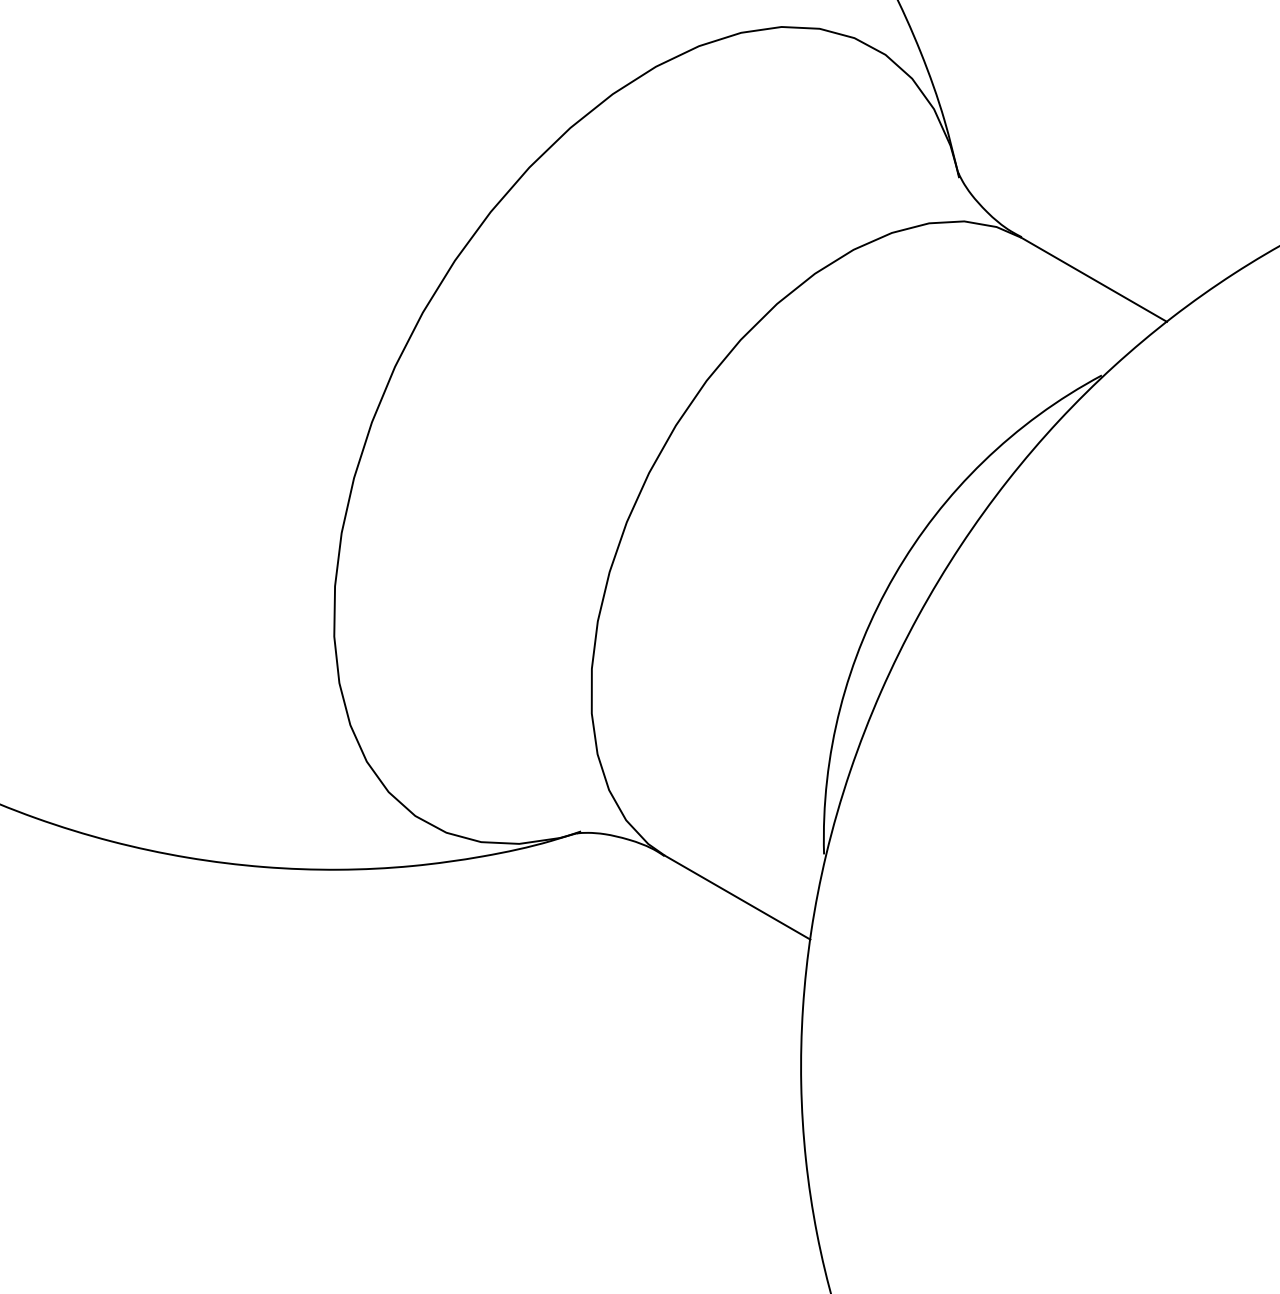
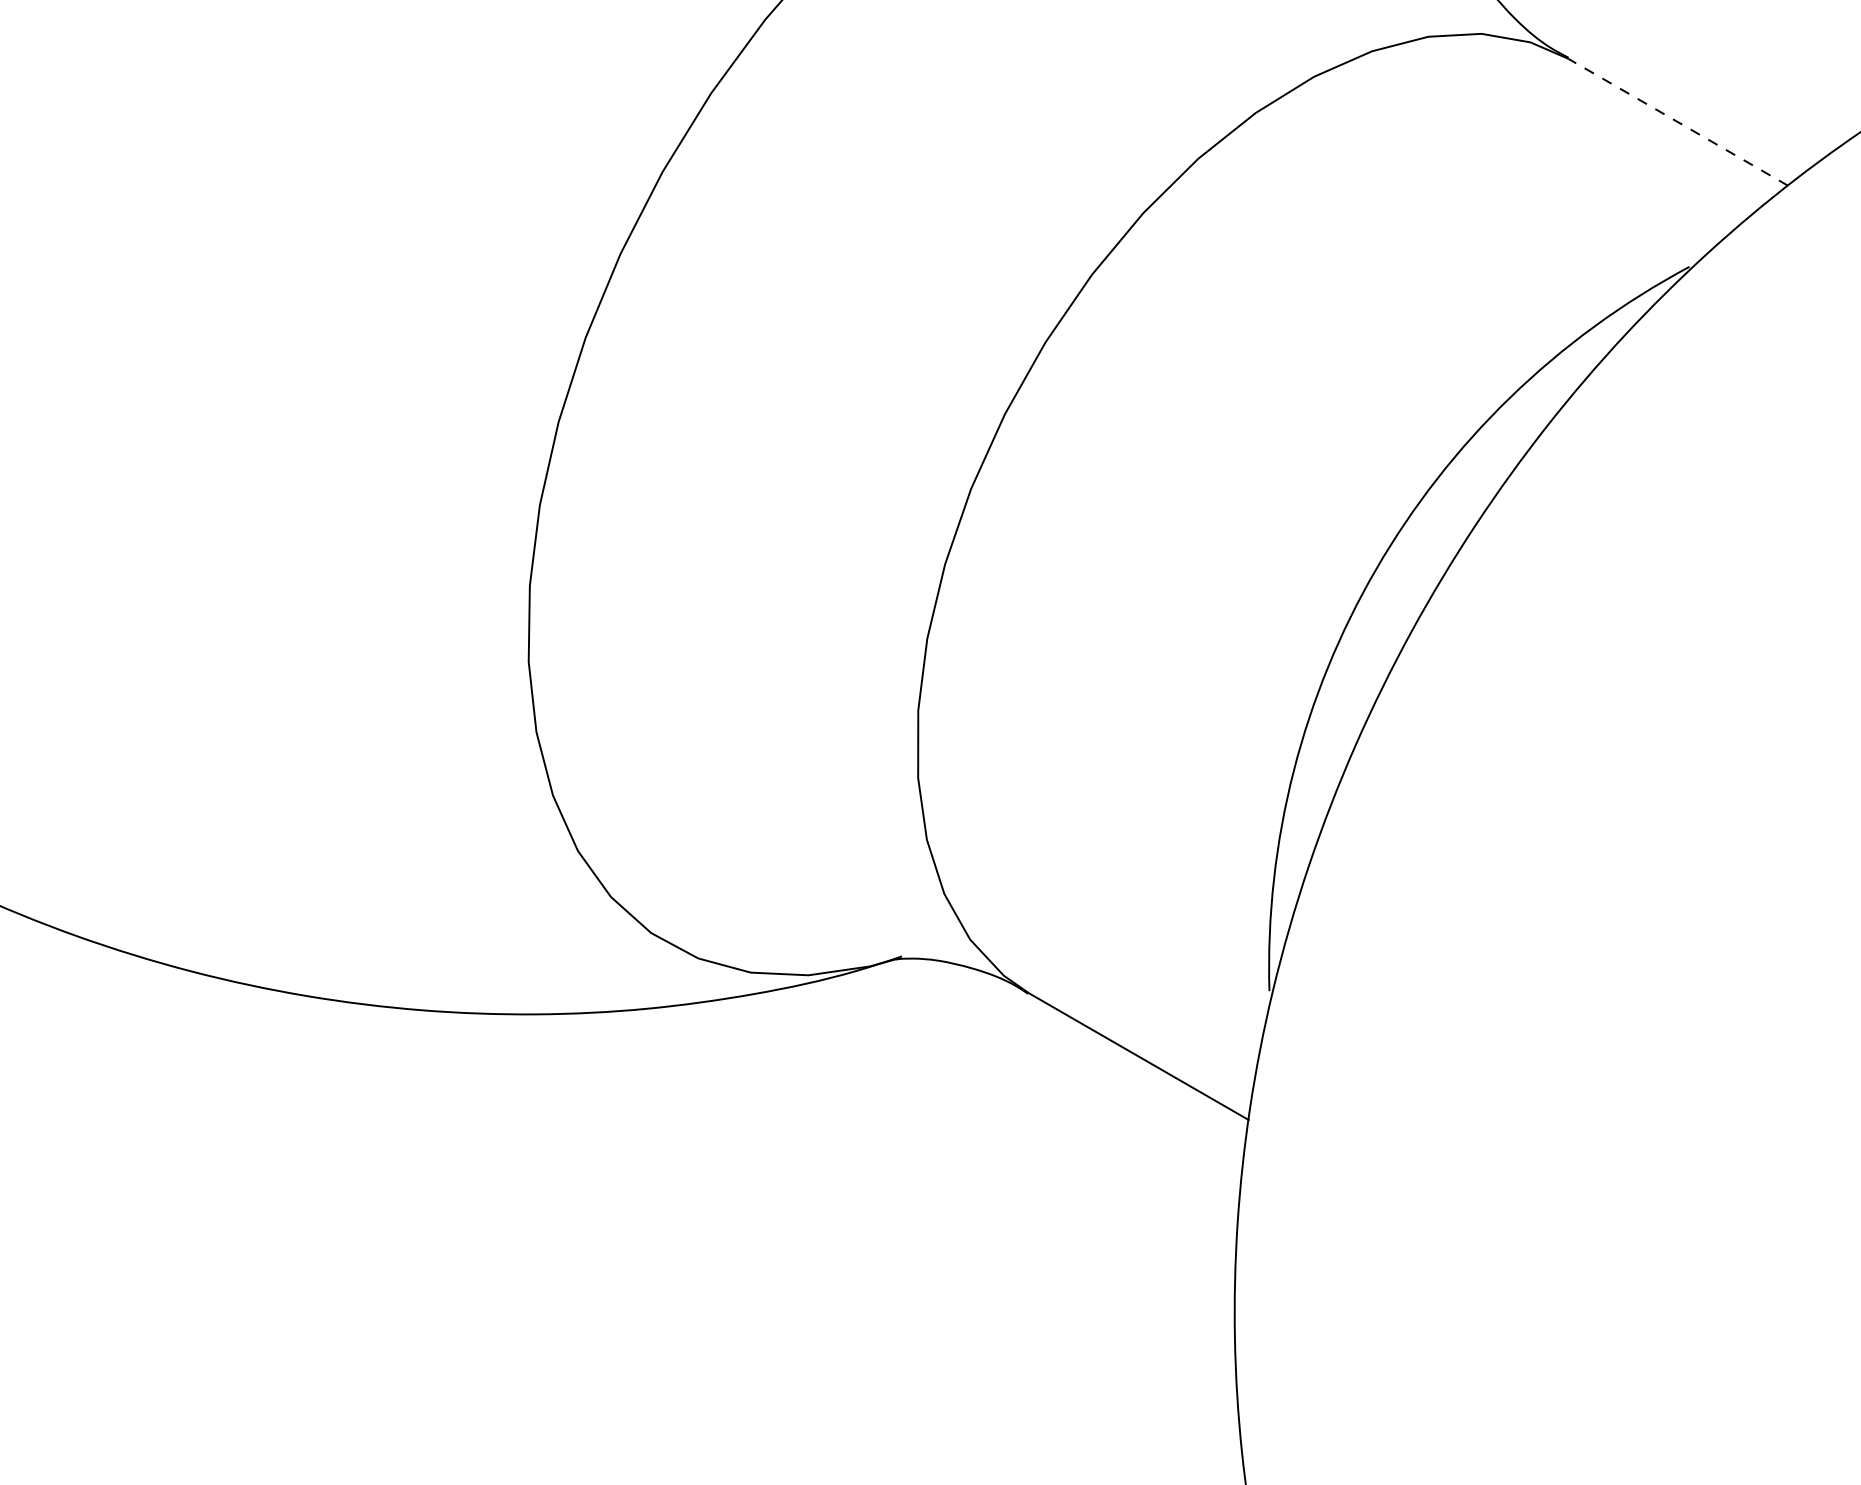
line: (1094, 279) -> (1678, 121), solid -> dashed

